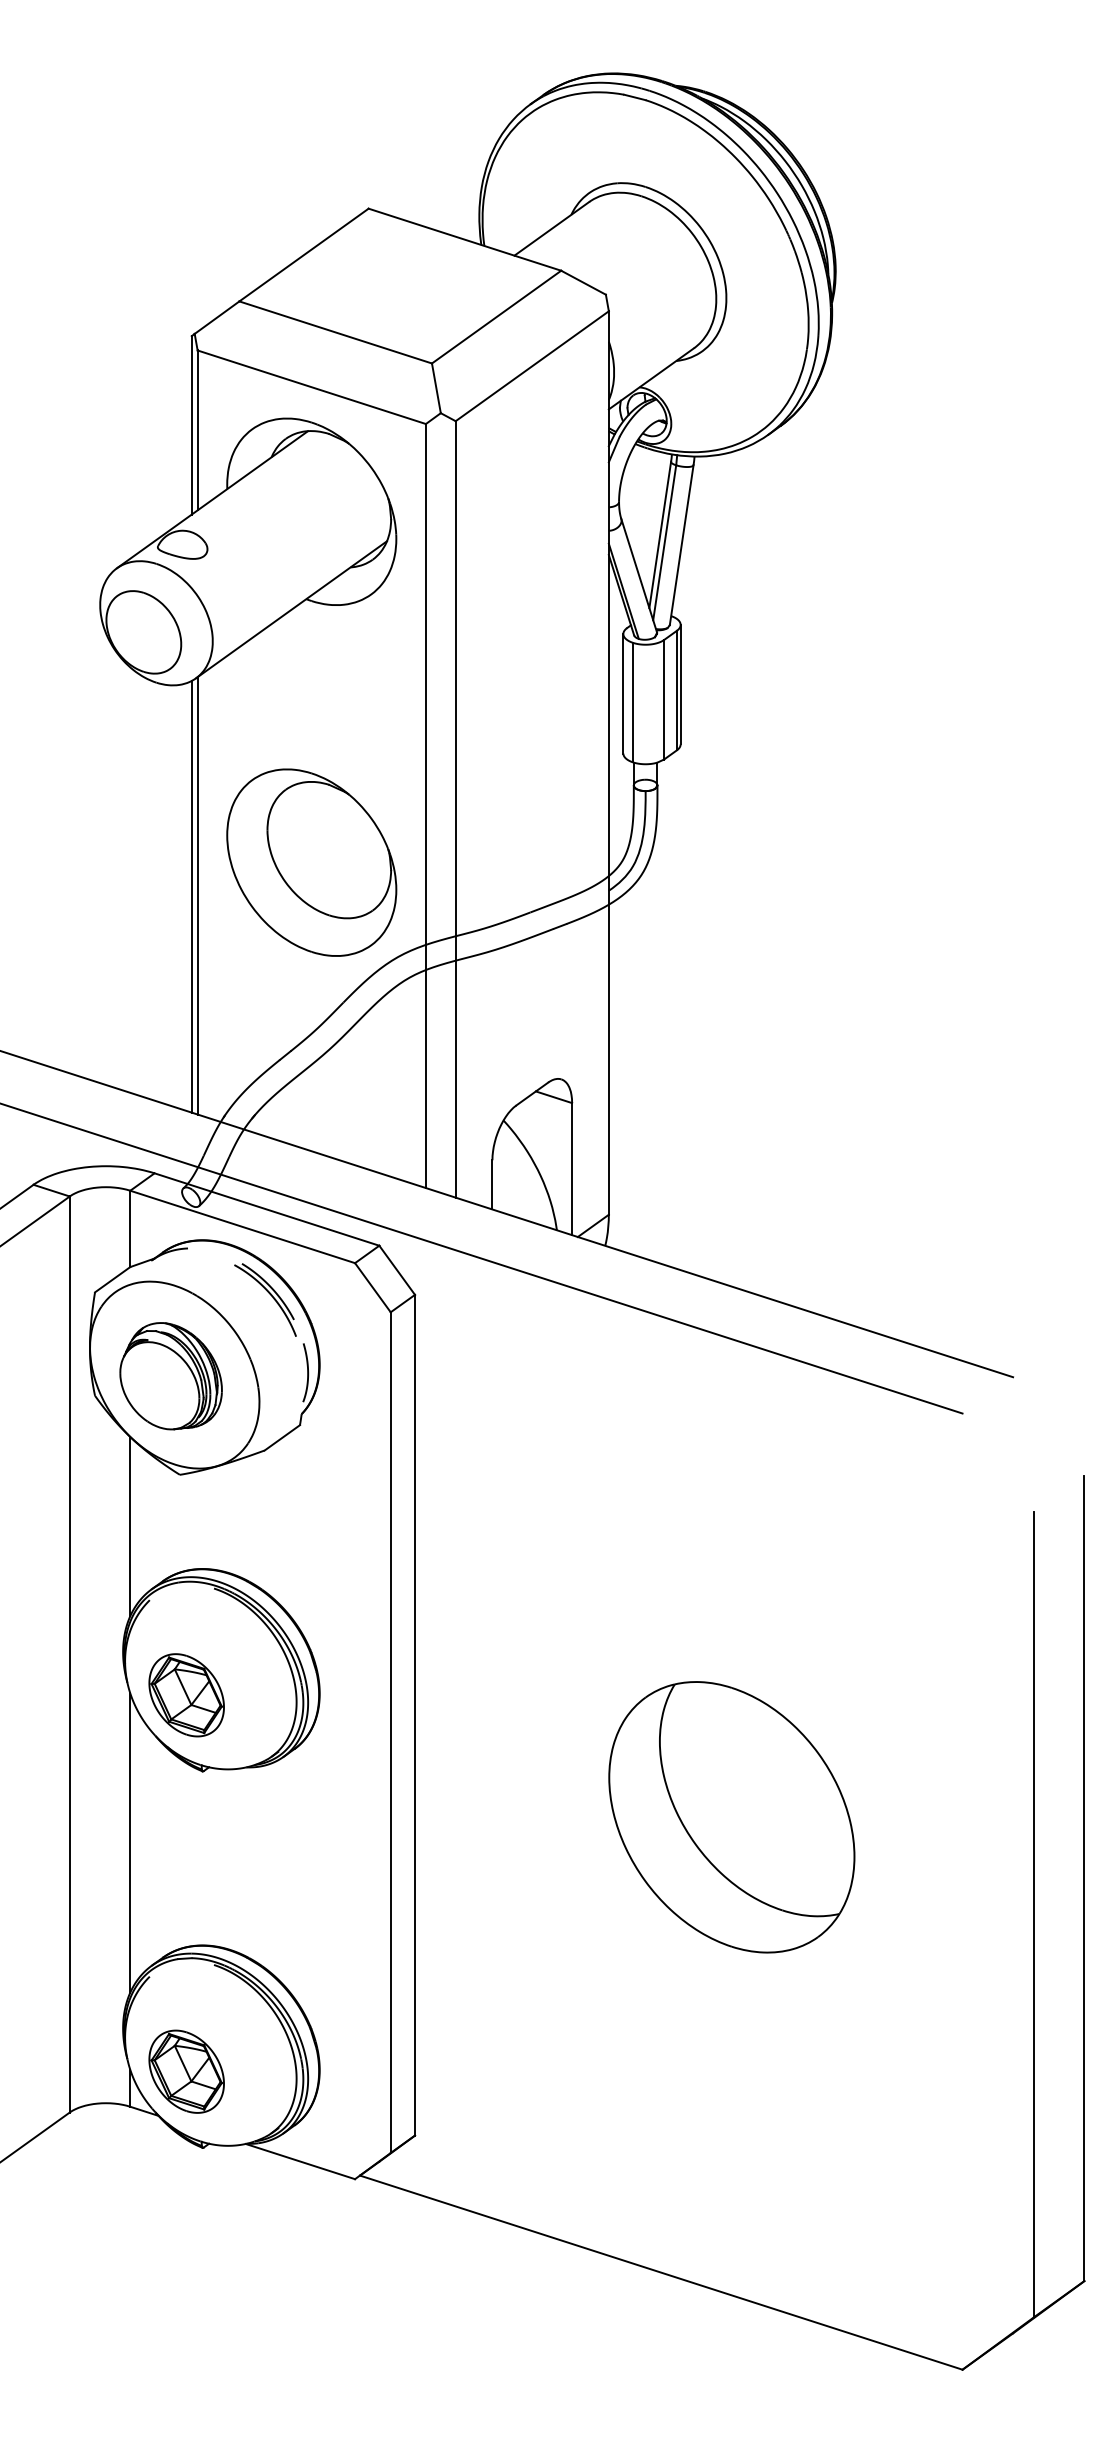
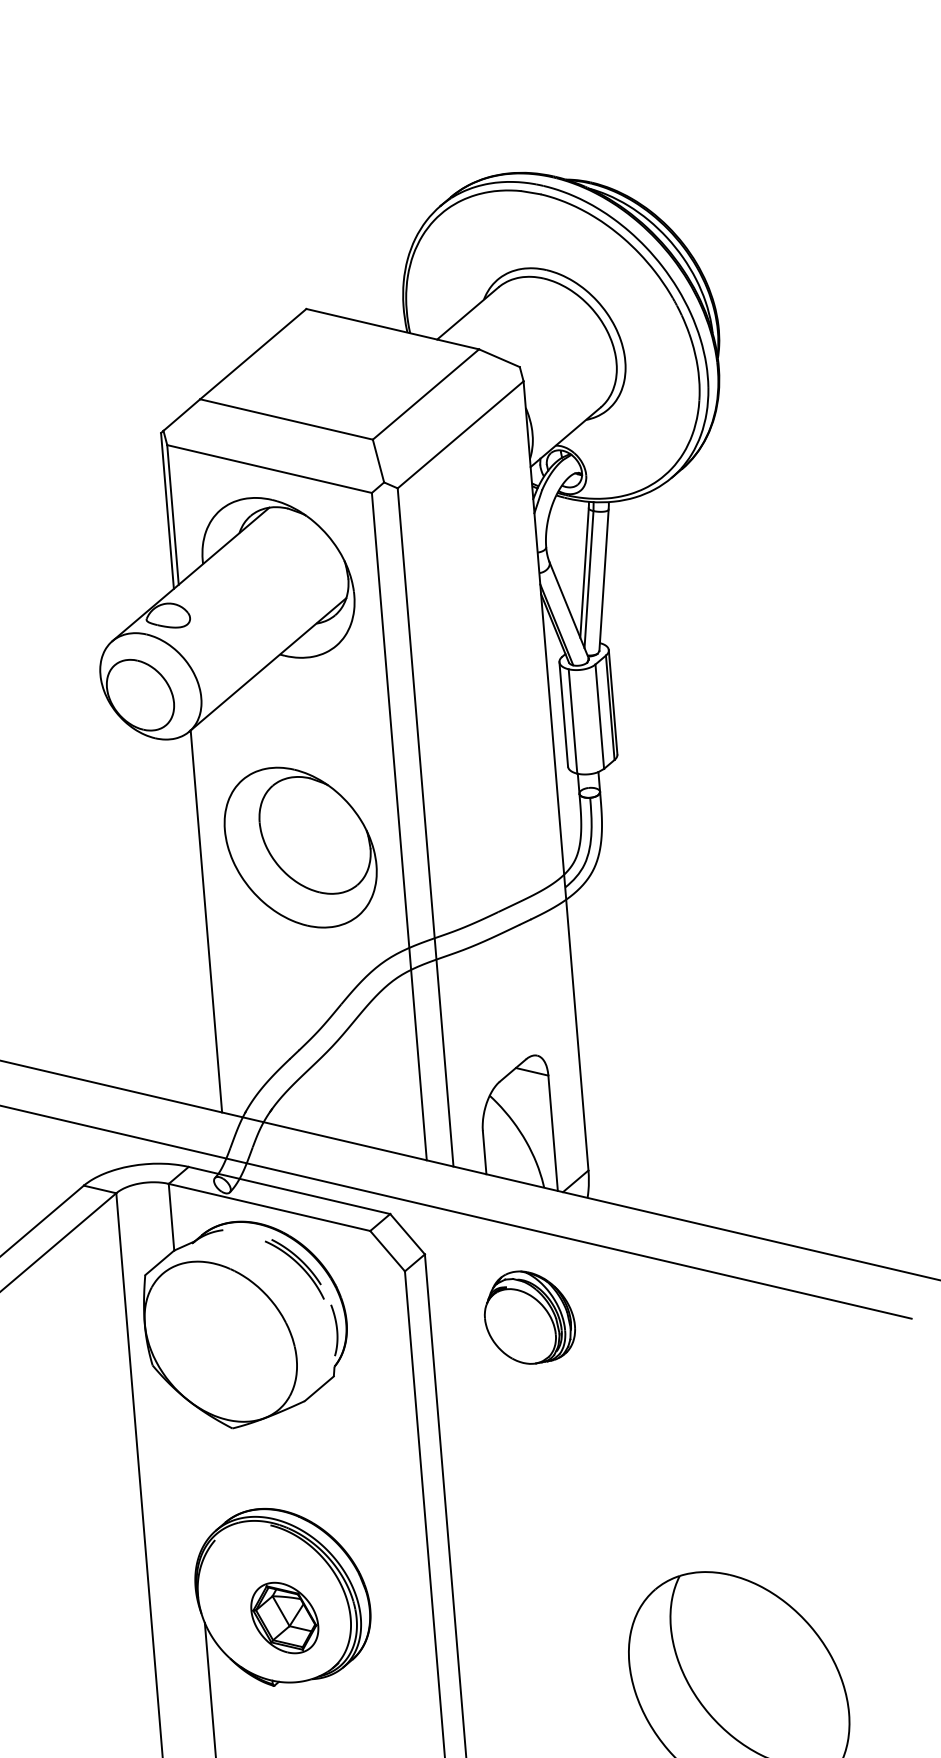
part: (311, 862) -> (300, 847), moved
line: (191, 896) -> (201, 922), removed
part: (170, 1376) -> (529, 1317), moved
line: (130, 1526) -> (193, 1477), removed
part: (186, 1695) -> (284, 1618), moved

